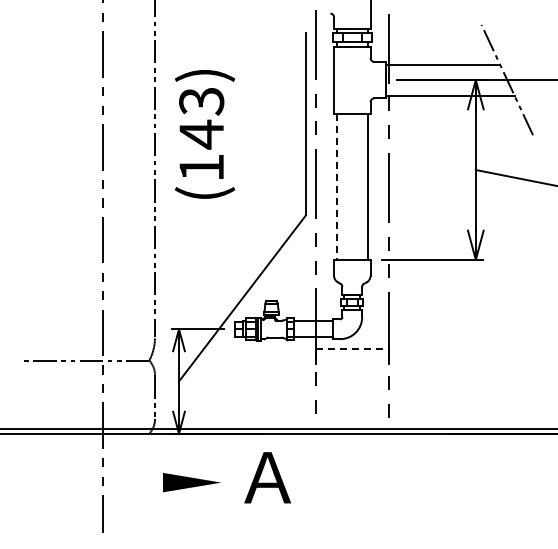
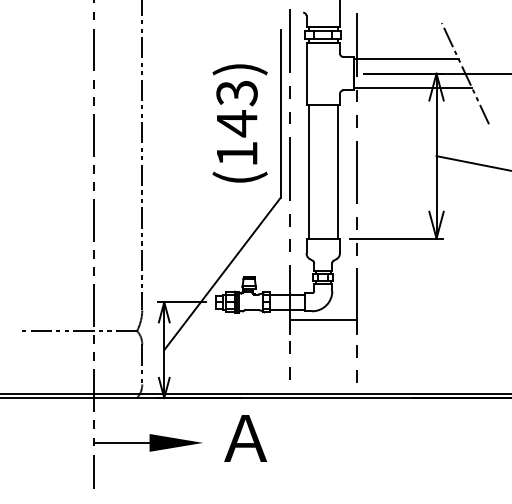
text: (204, 134) -> (239, 123), moved
line: (336, 187) -> (308, 172), dashed -> solid
line: (352, 349) -> (323, 320), dashed -> solid
line: (132, 482) -> (121, 442), added

